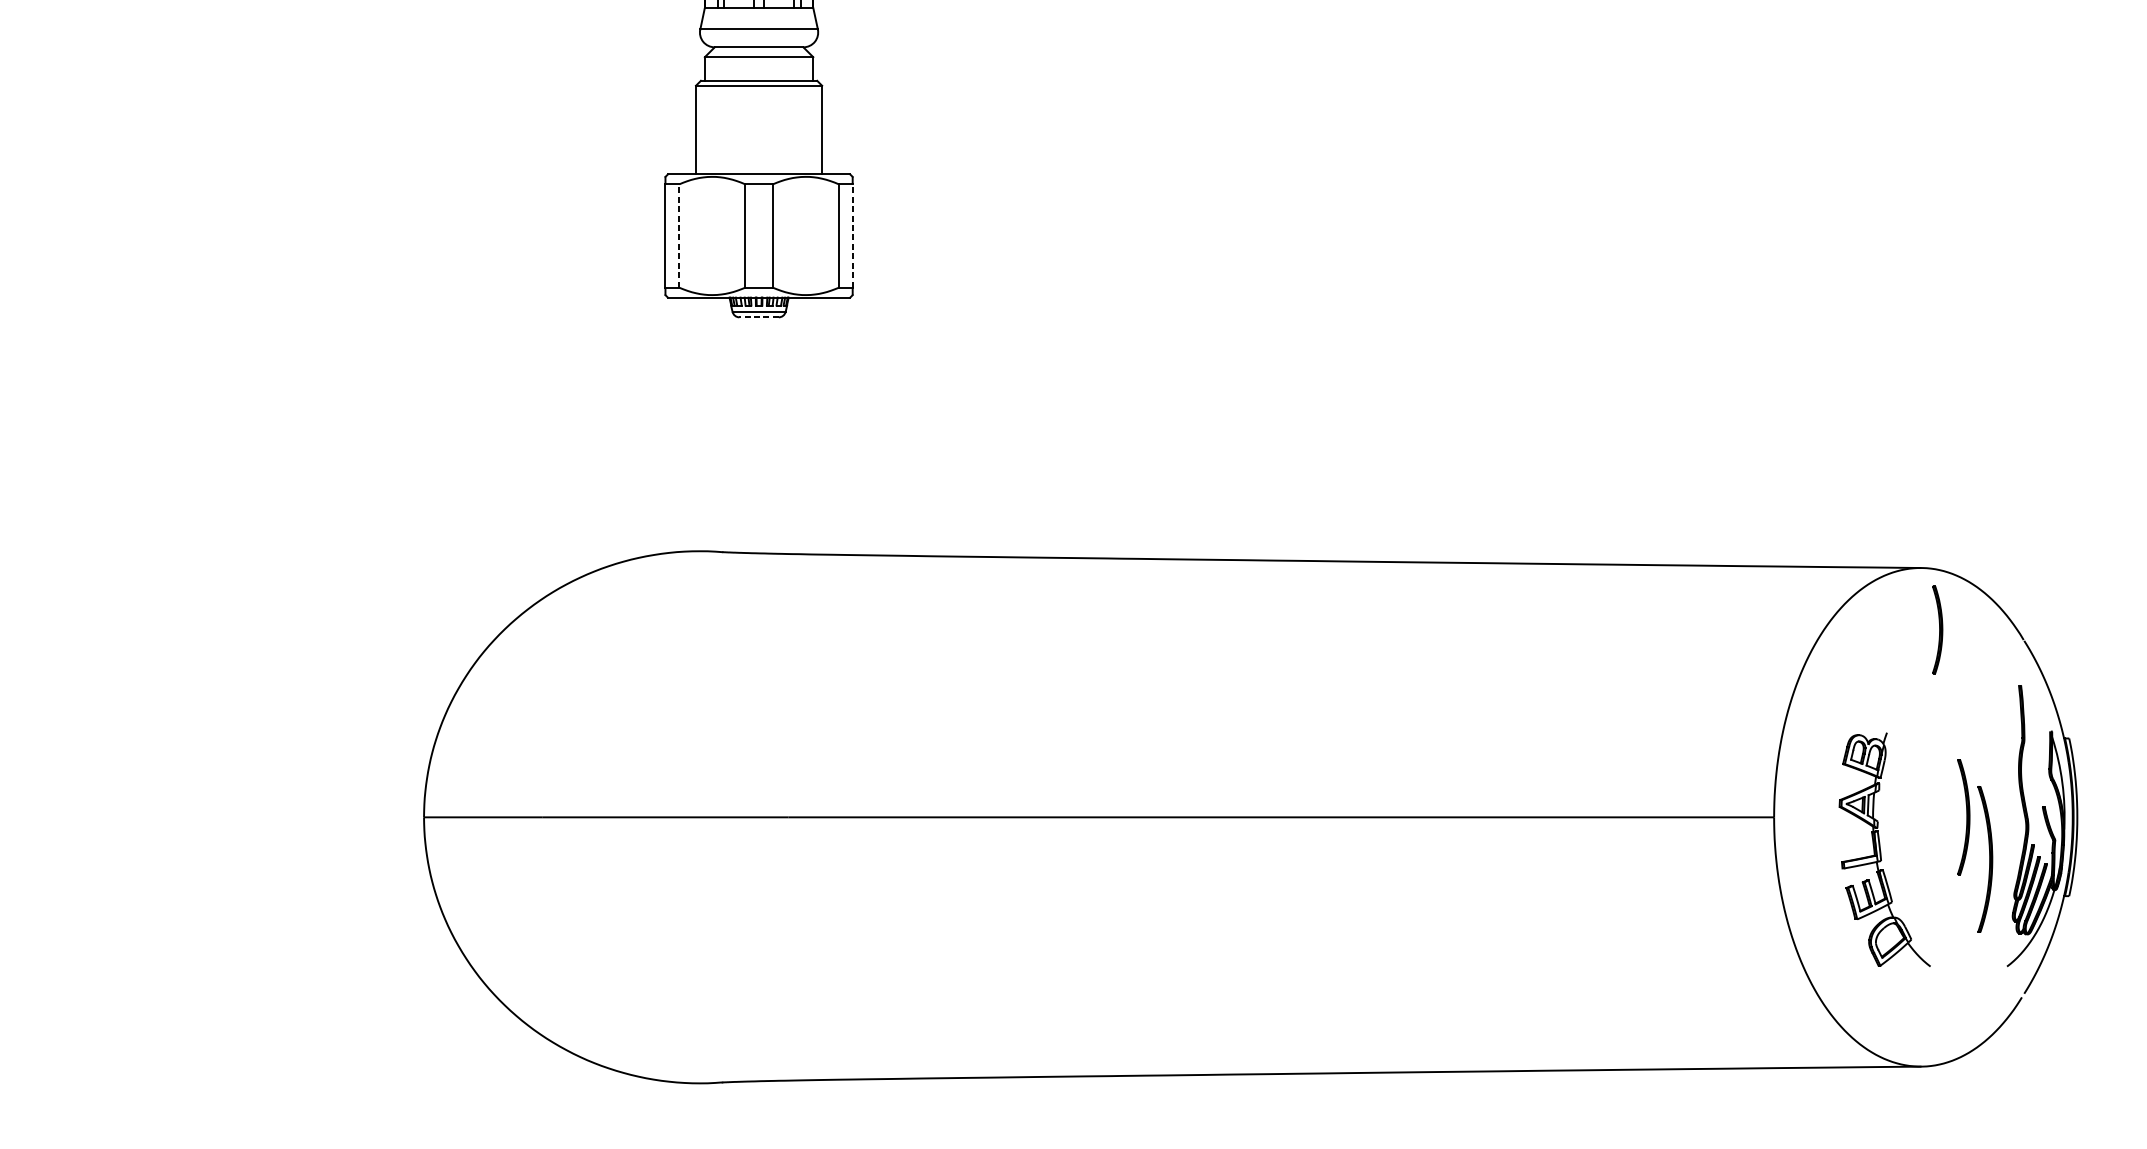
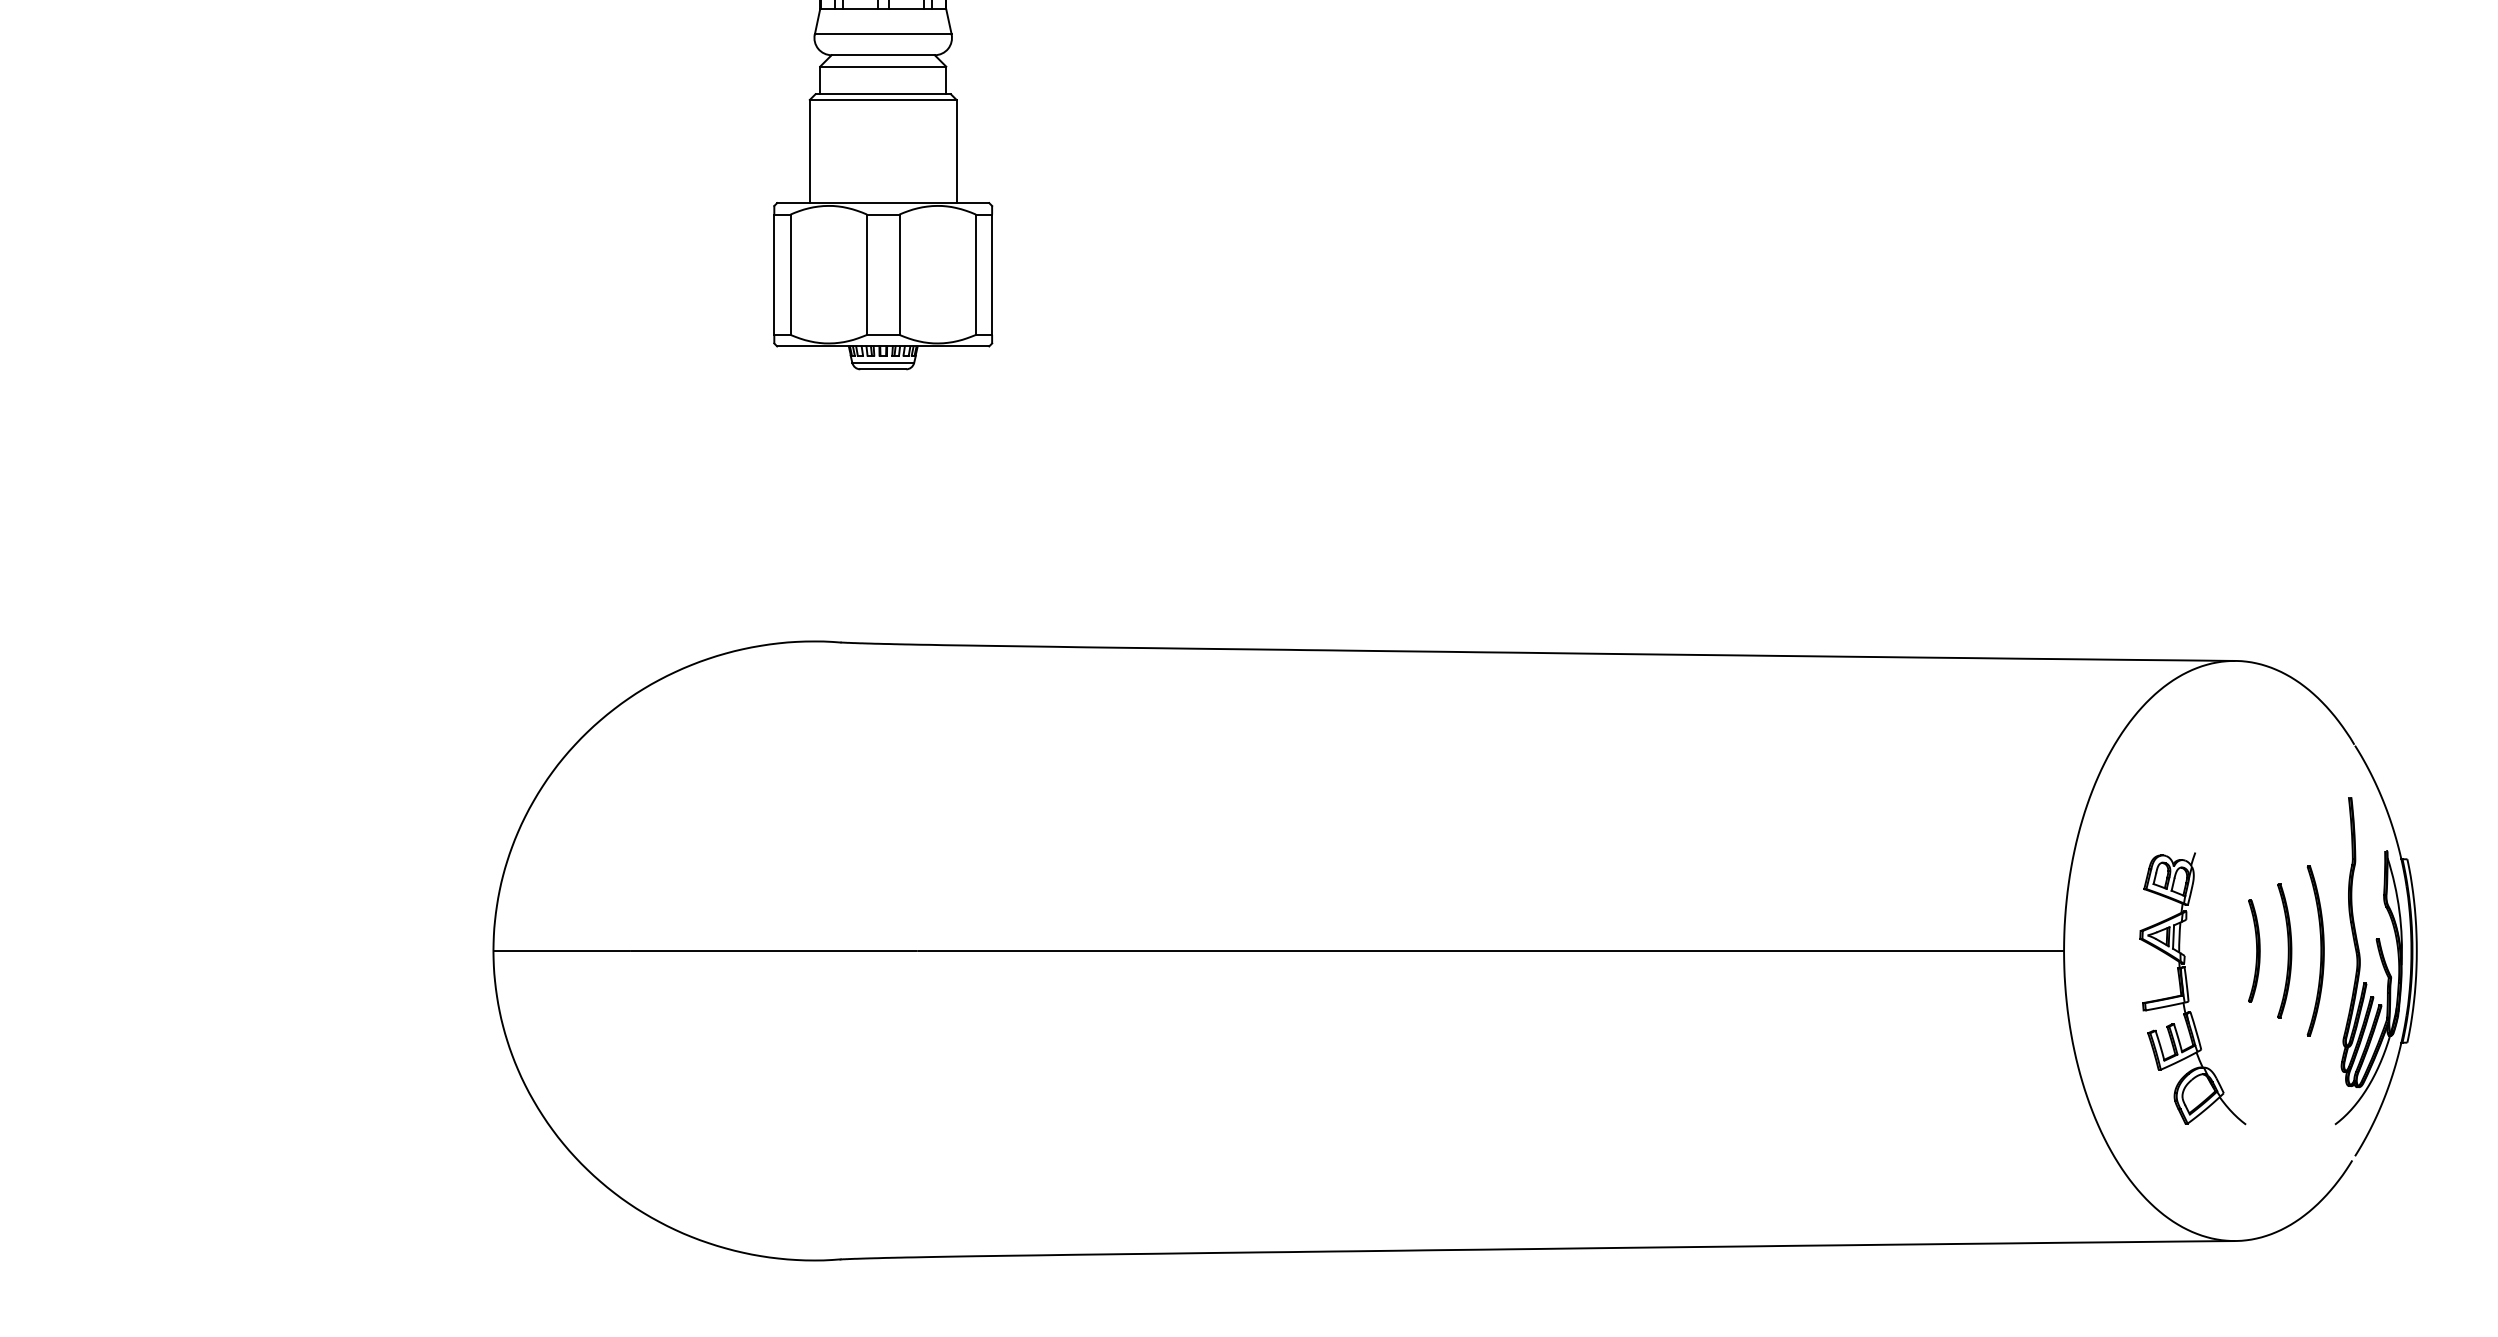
line: (679, 235) -> (790, 274), dashed -> solid
line: (853, 235) -> (992, 274), dashed -> solid
line: (759, 317) -> (883, 369), dashed -> solid
part: (1937, 629) -> (2254, 950), moved
part: (1985, 859) -> (2315, 950), moved

